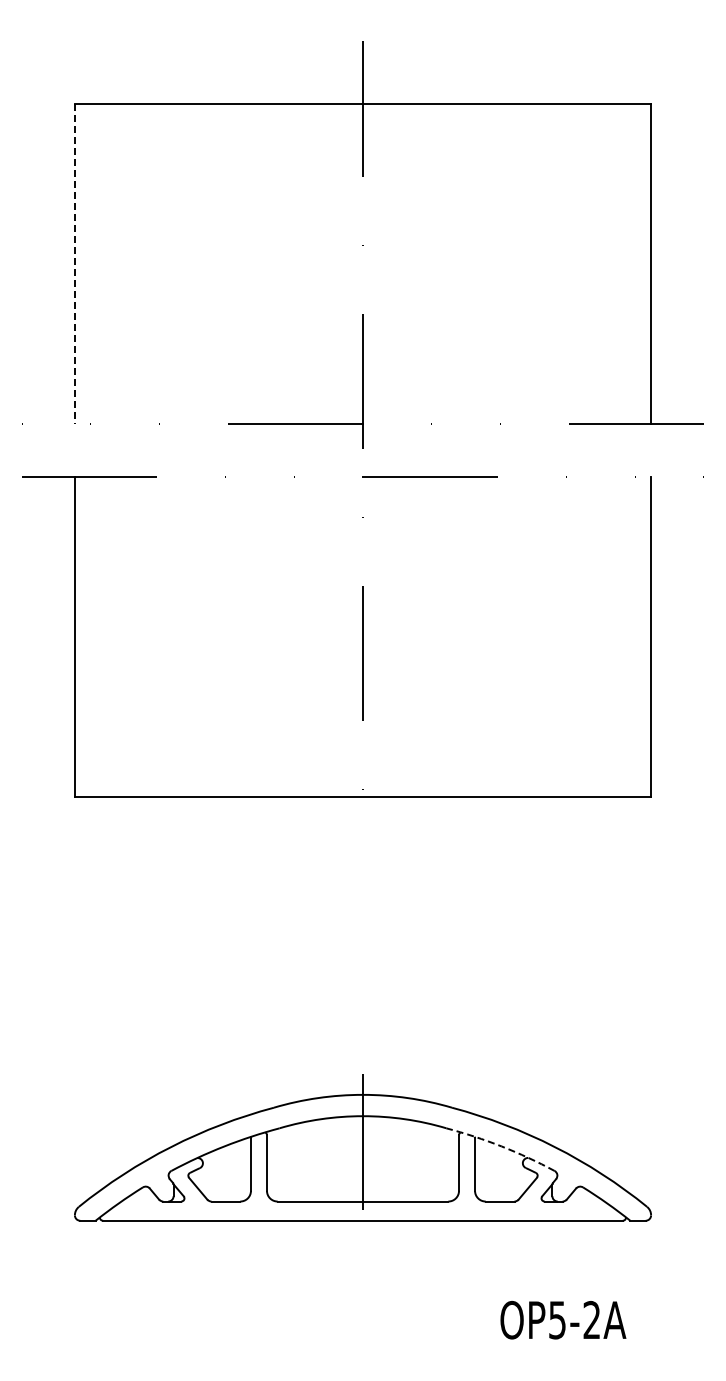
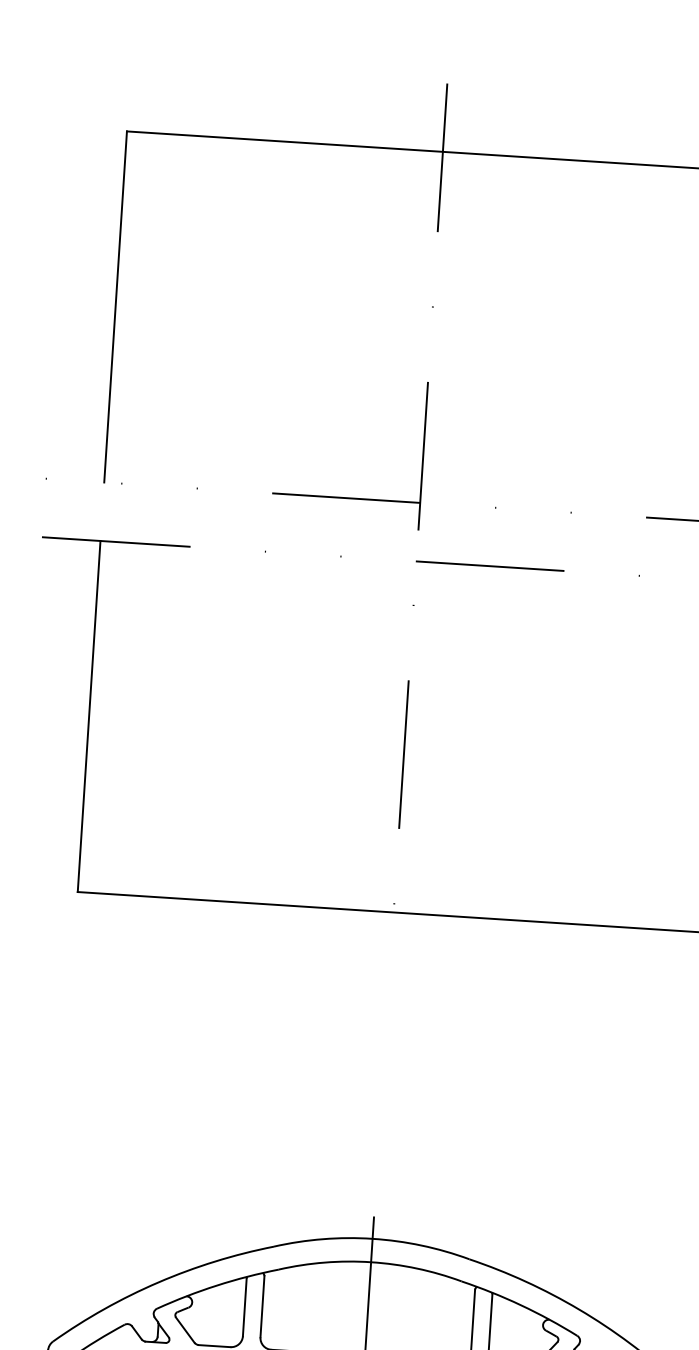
line: (74, 264) -> (115, 307), dashed -> solid
arc: (501, 1146) -> (520, 1305), dashed -> solid

